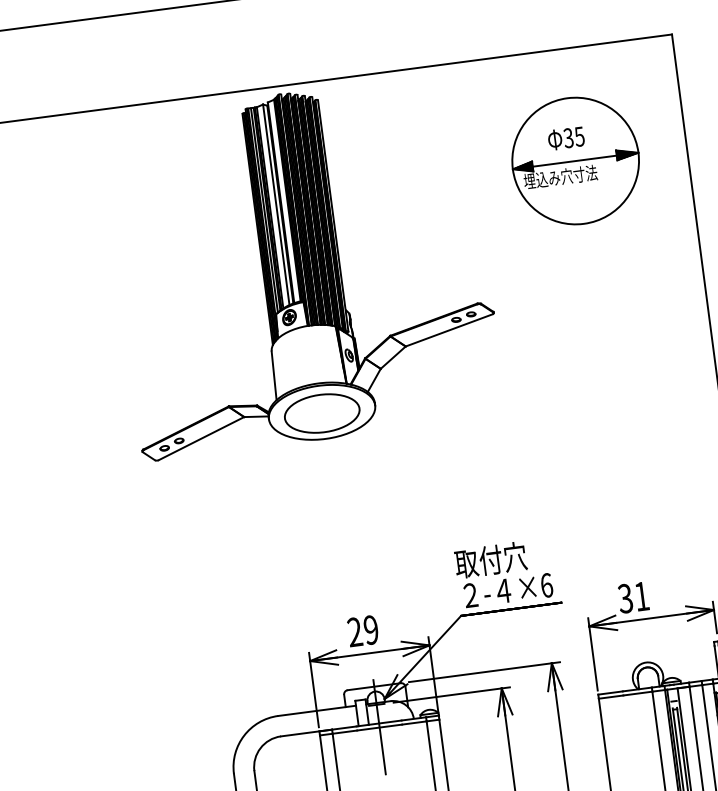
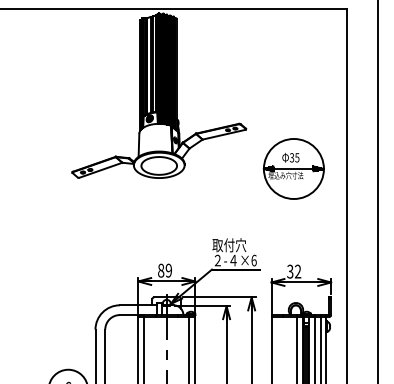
part: (574, 160) -> (293, 168), moved
text: (642, 596) -> (298, 271), 31 -> 32
text: (355, 631) -> (161, 270), 29 -> 89

